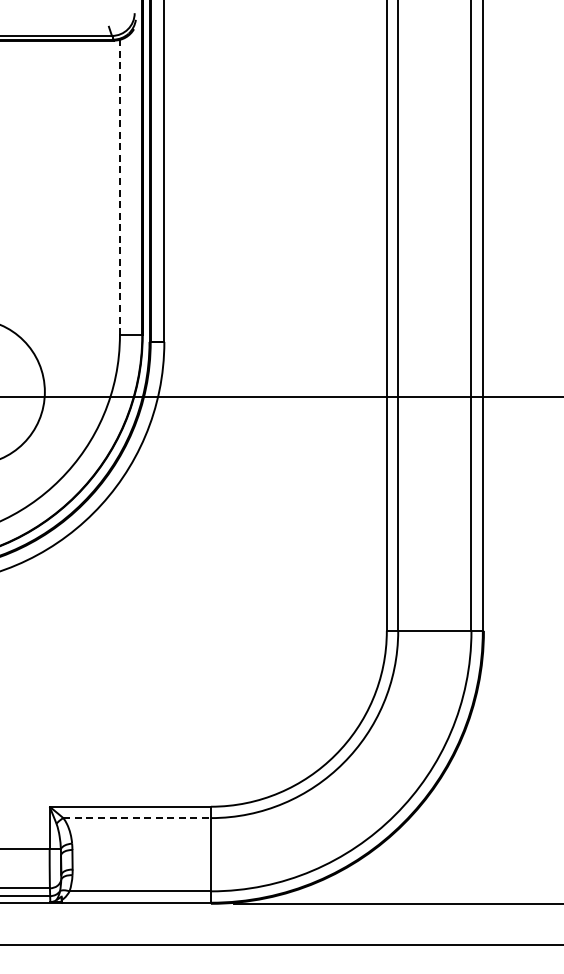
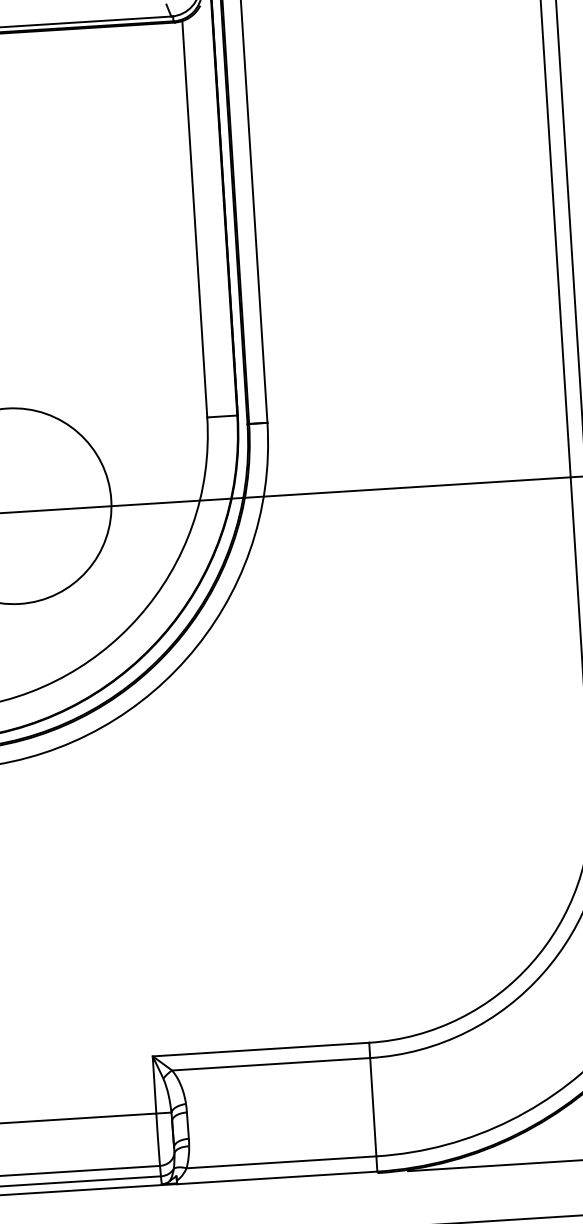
line: (119, 187) -> (194, 219), dashed -> solid
line: (137, 818) -> (271, 1064), dashed -> solid

